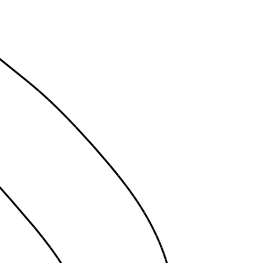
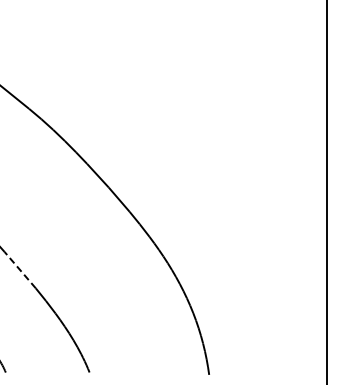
line: (21, 212) -> (19, 269), solid -> dashed

